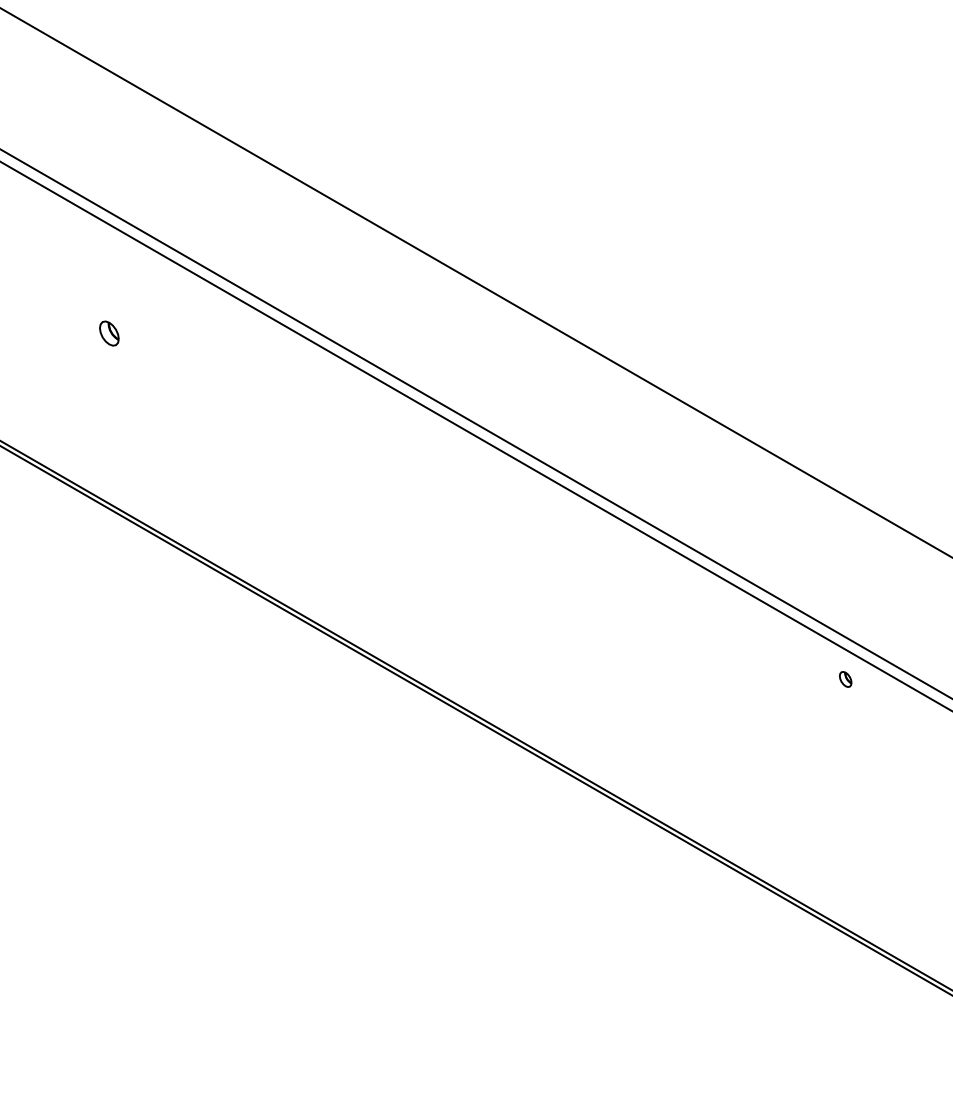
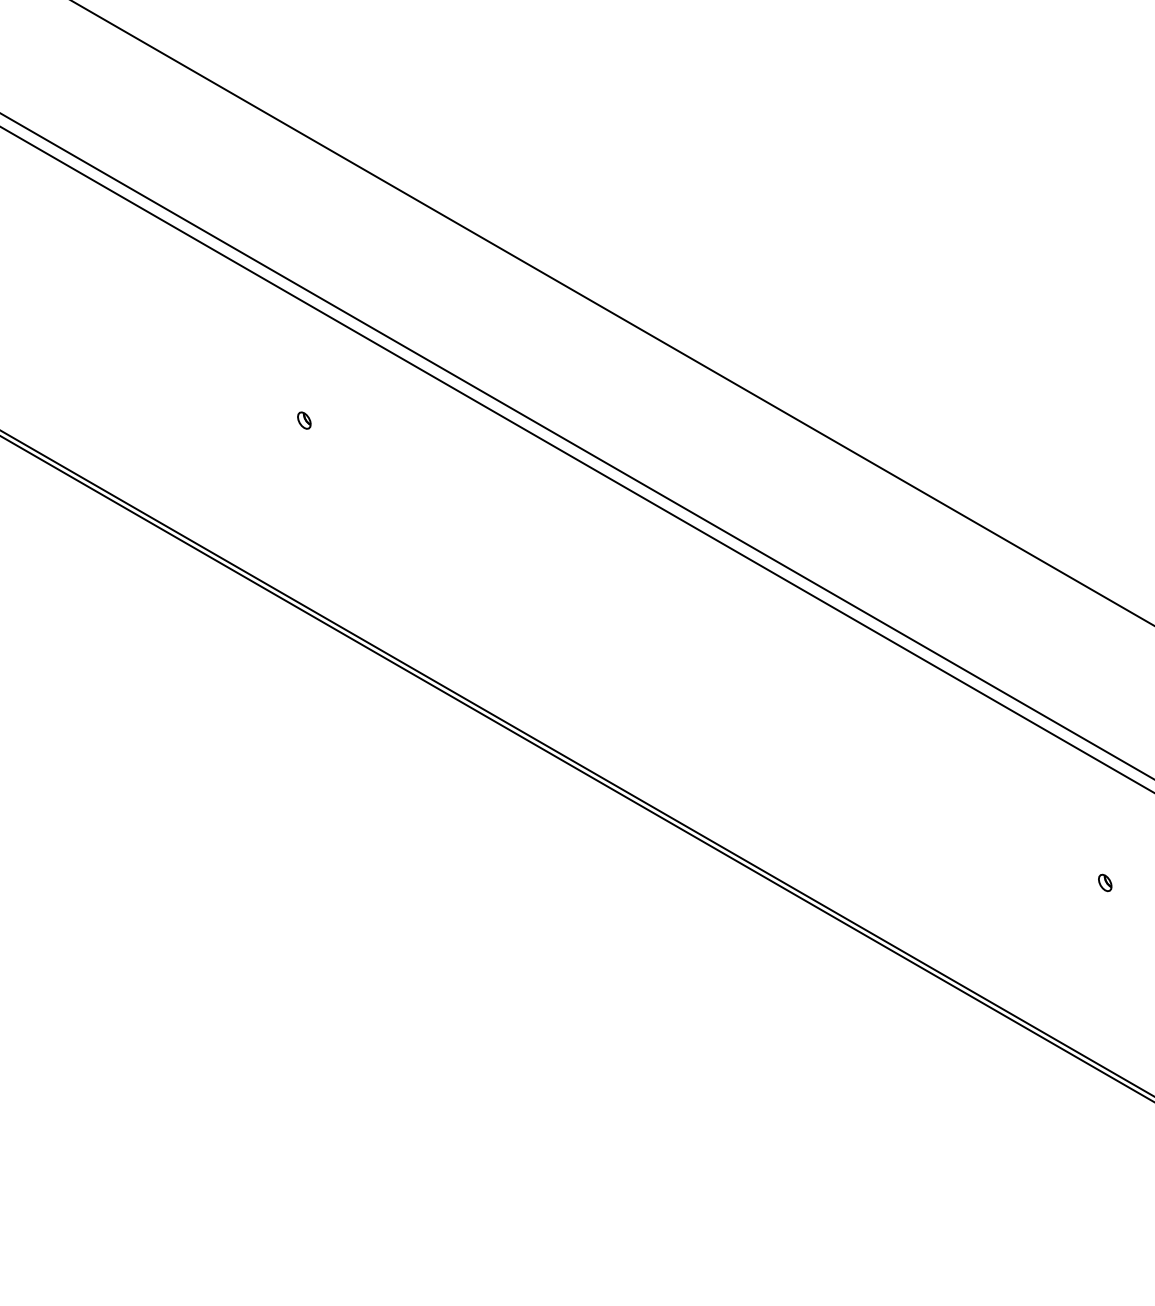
part: (109, 333) -> (304, 420), size x0.62
part: (845, 679) -> (1105, 882), moved

